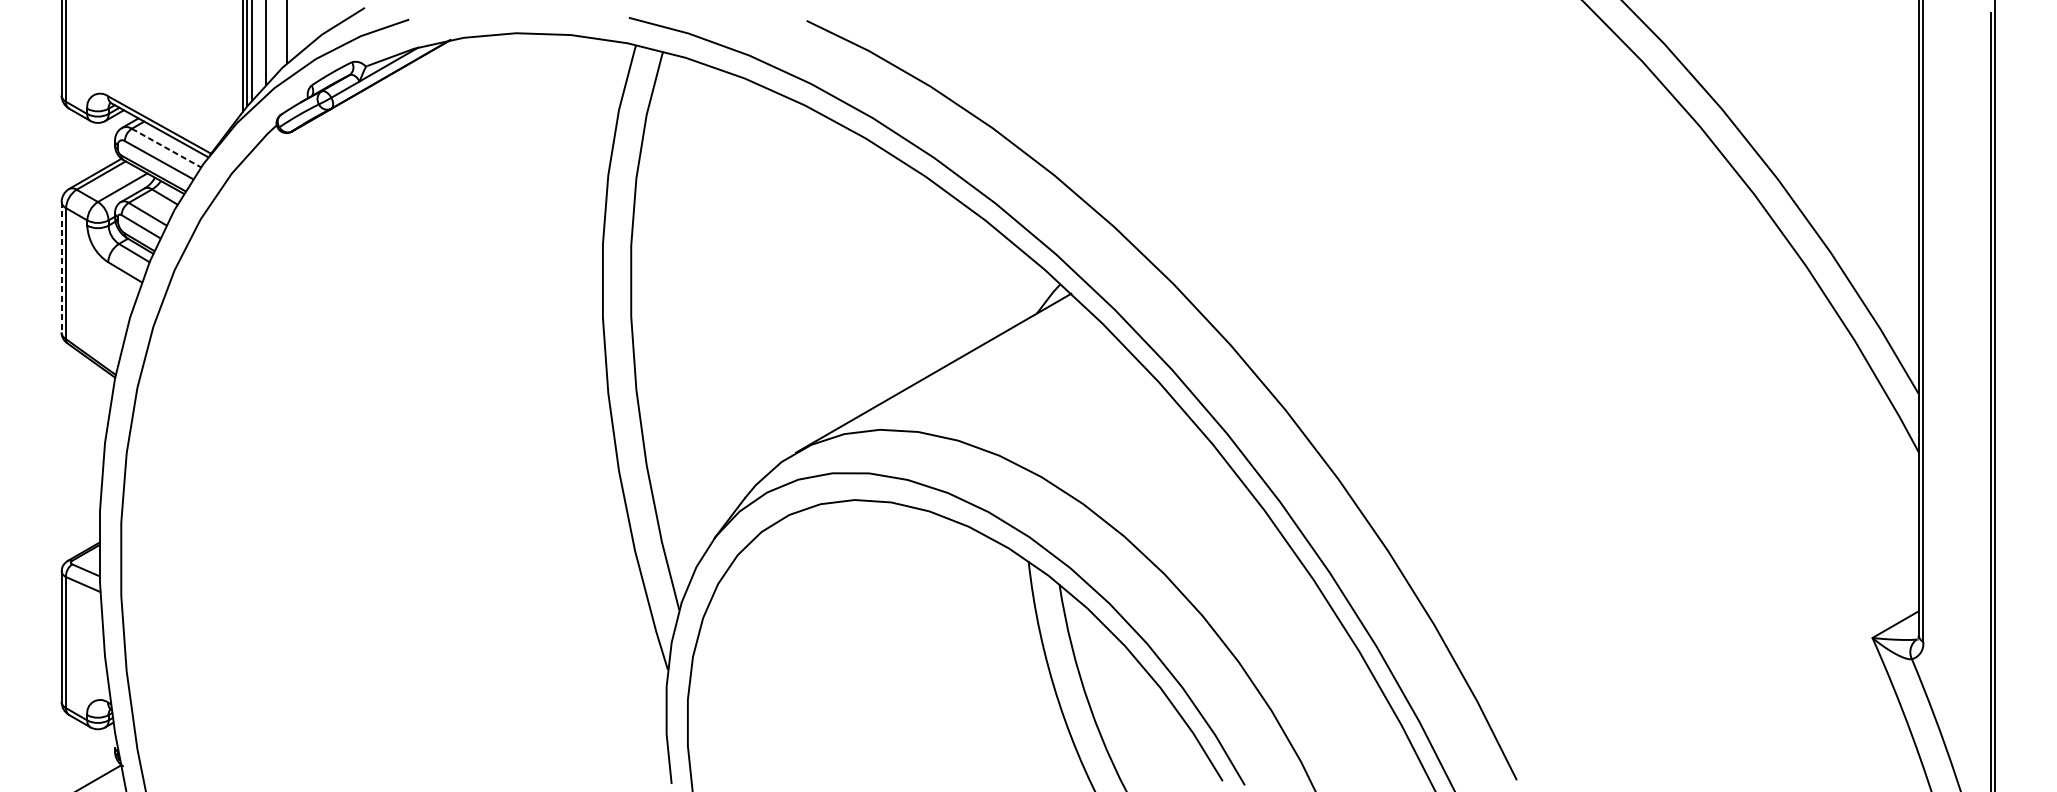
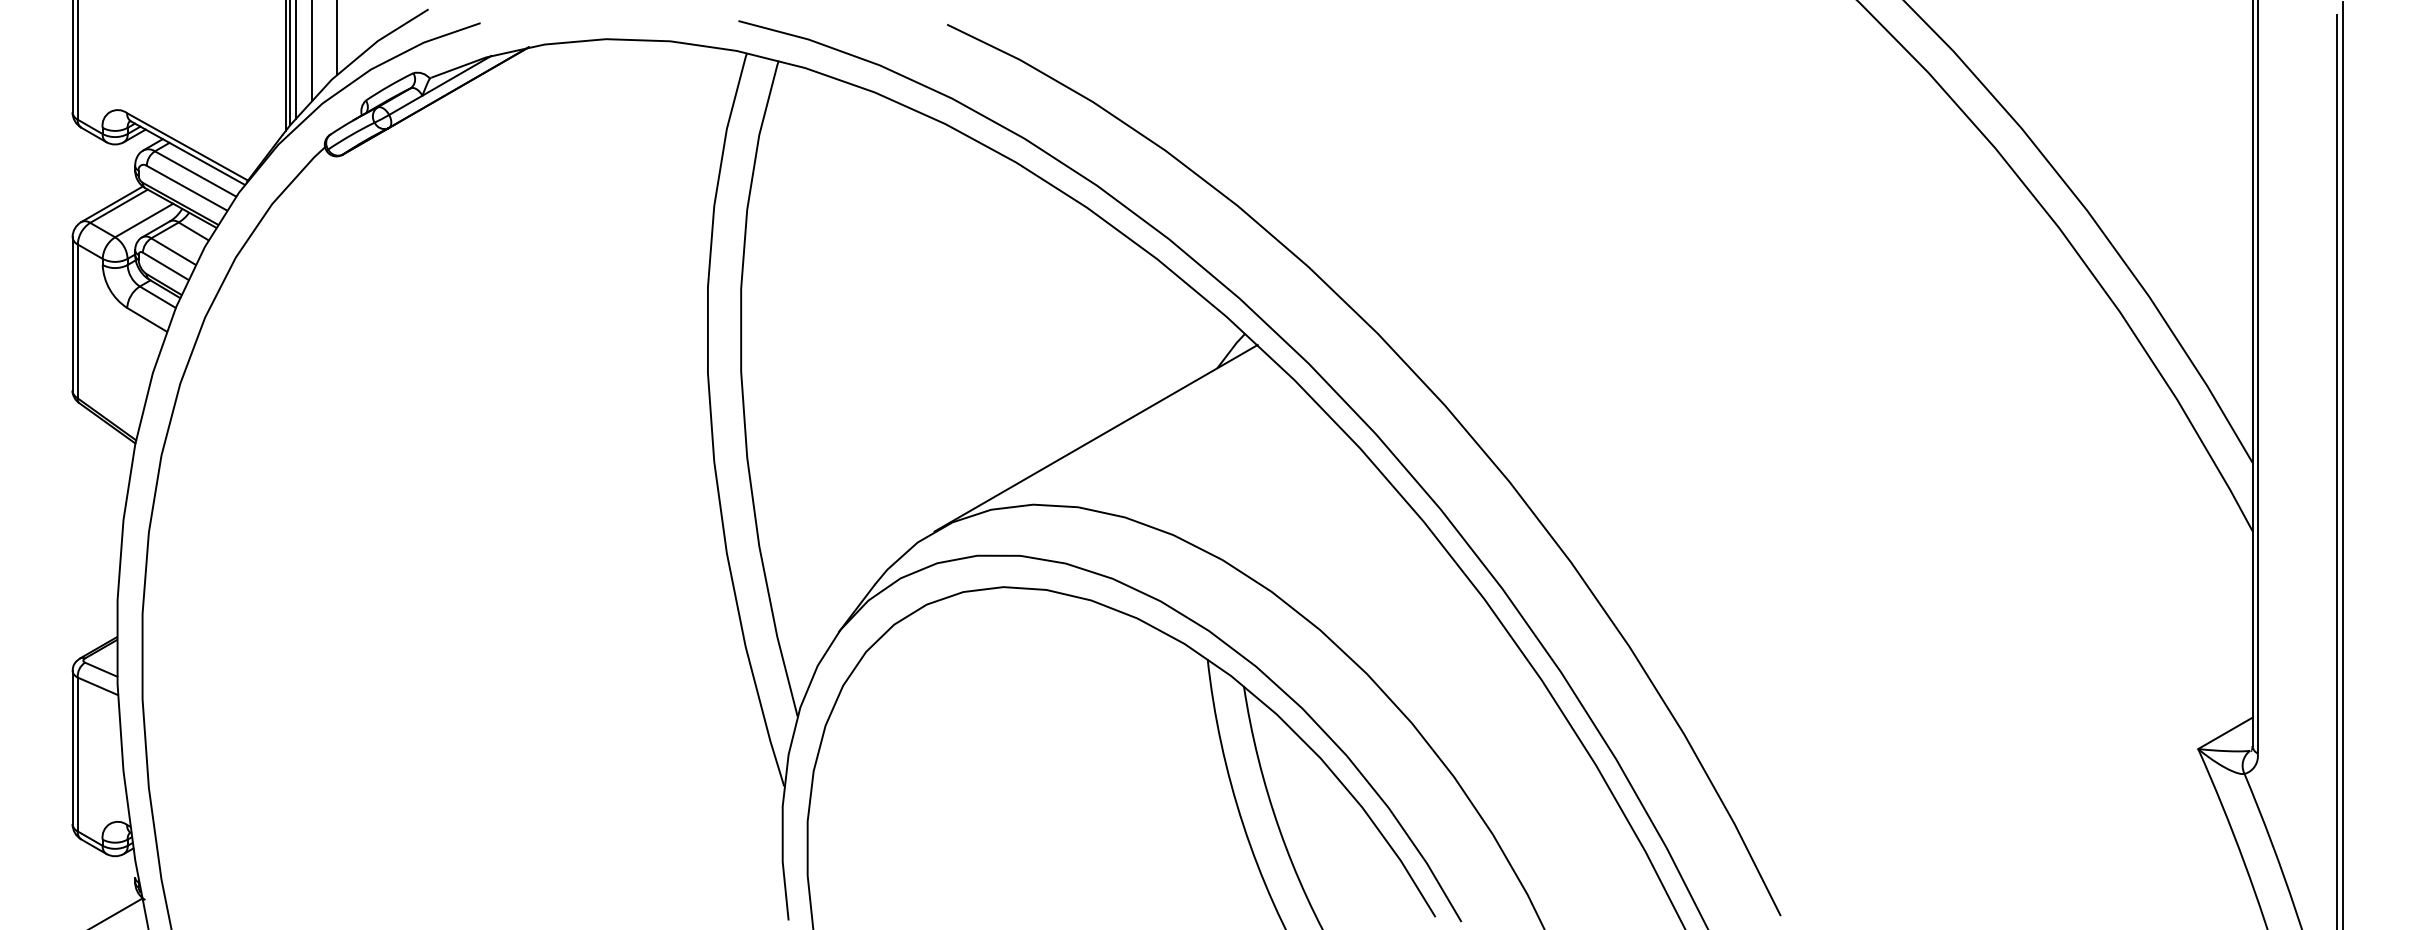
line: (166, 147) -> (195, 173), dashed -> solid
line: (61, 267) -> (72, 314), dashed -> solid

